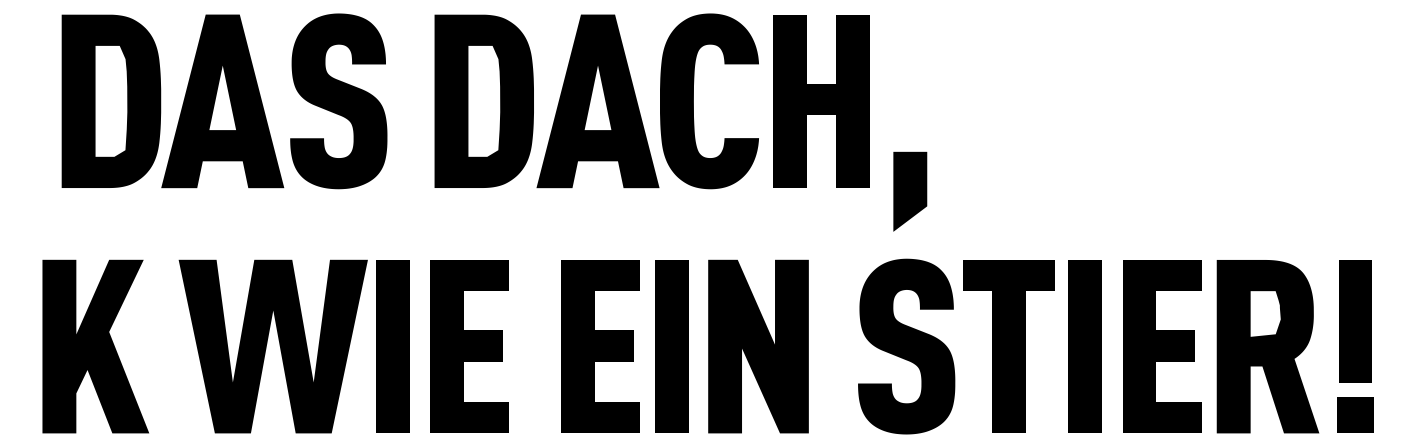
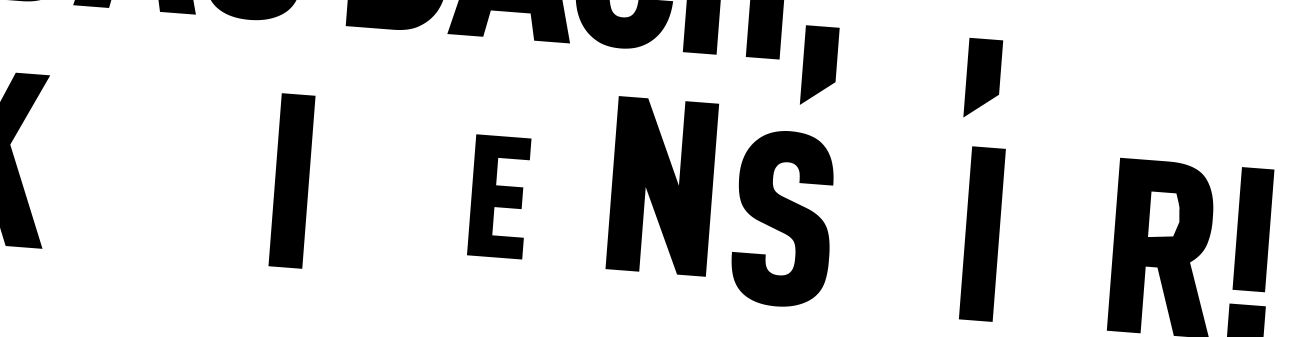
part: (1074, 191) -> (983, 78), added
fill: (272, 346) -> (171, 171), removed
fill: (469, 346) -> (368, 186), removed
part: (600, 346) -> (499, 196), size x0.7
part: (671, 346) -> (569, 202), removed
part: (758, 346) -> (662, 186), moved
part: (906, 346) -> (783, 218), moved
fill: (1008, 346) -> (905, 228), removed
fill: (1161, 346) -> (1058, 239), removed

